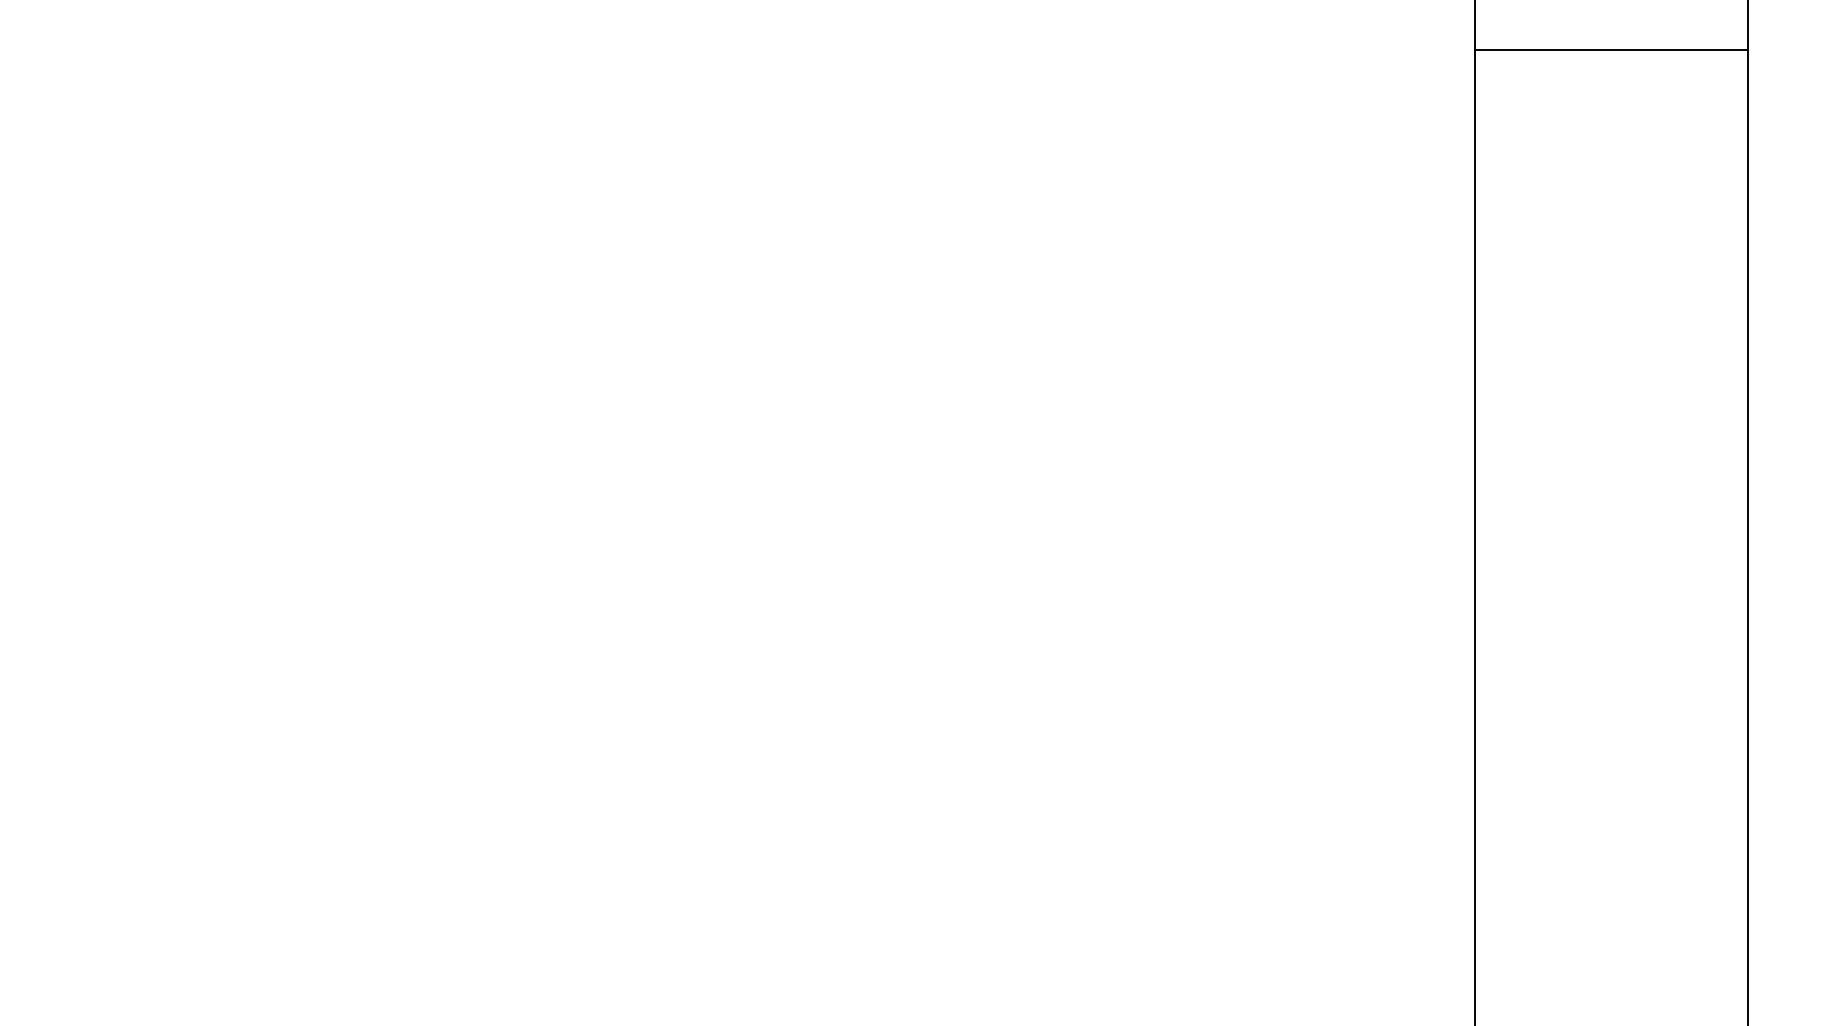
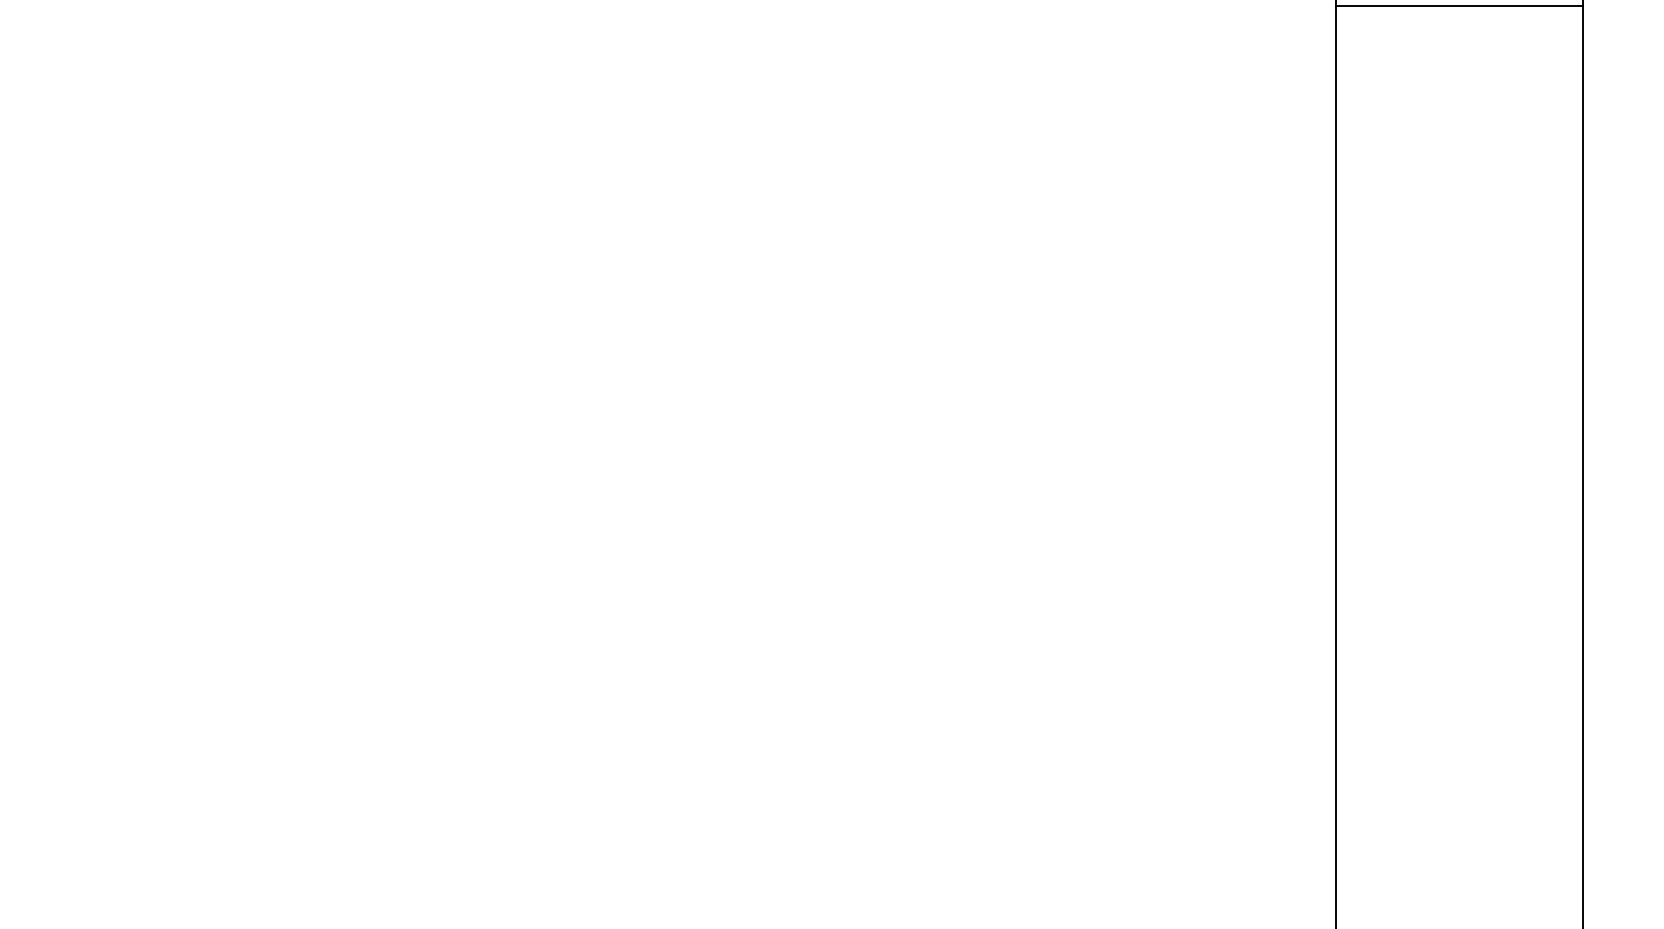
line: (1611, 50) -> (1459, 6), moved

